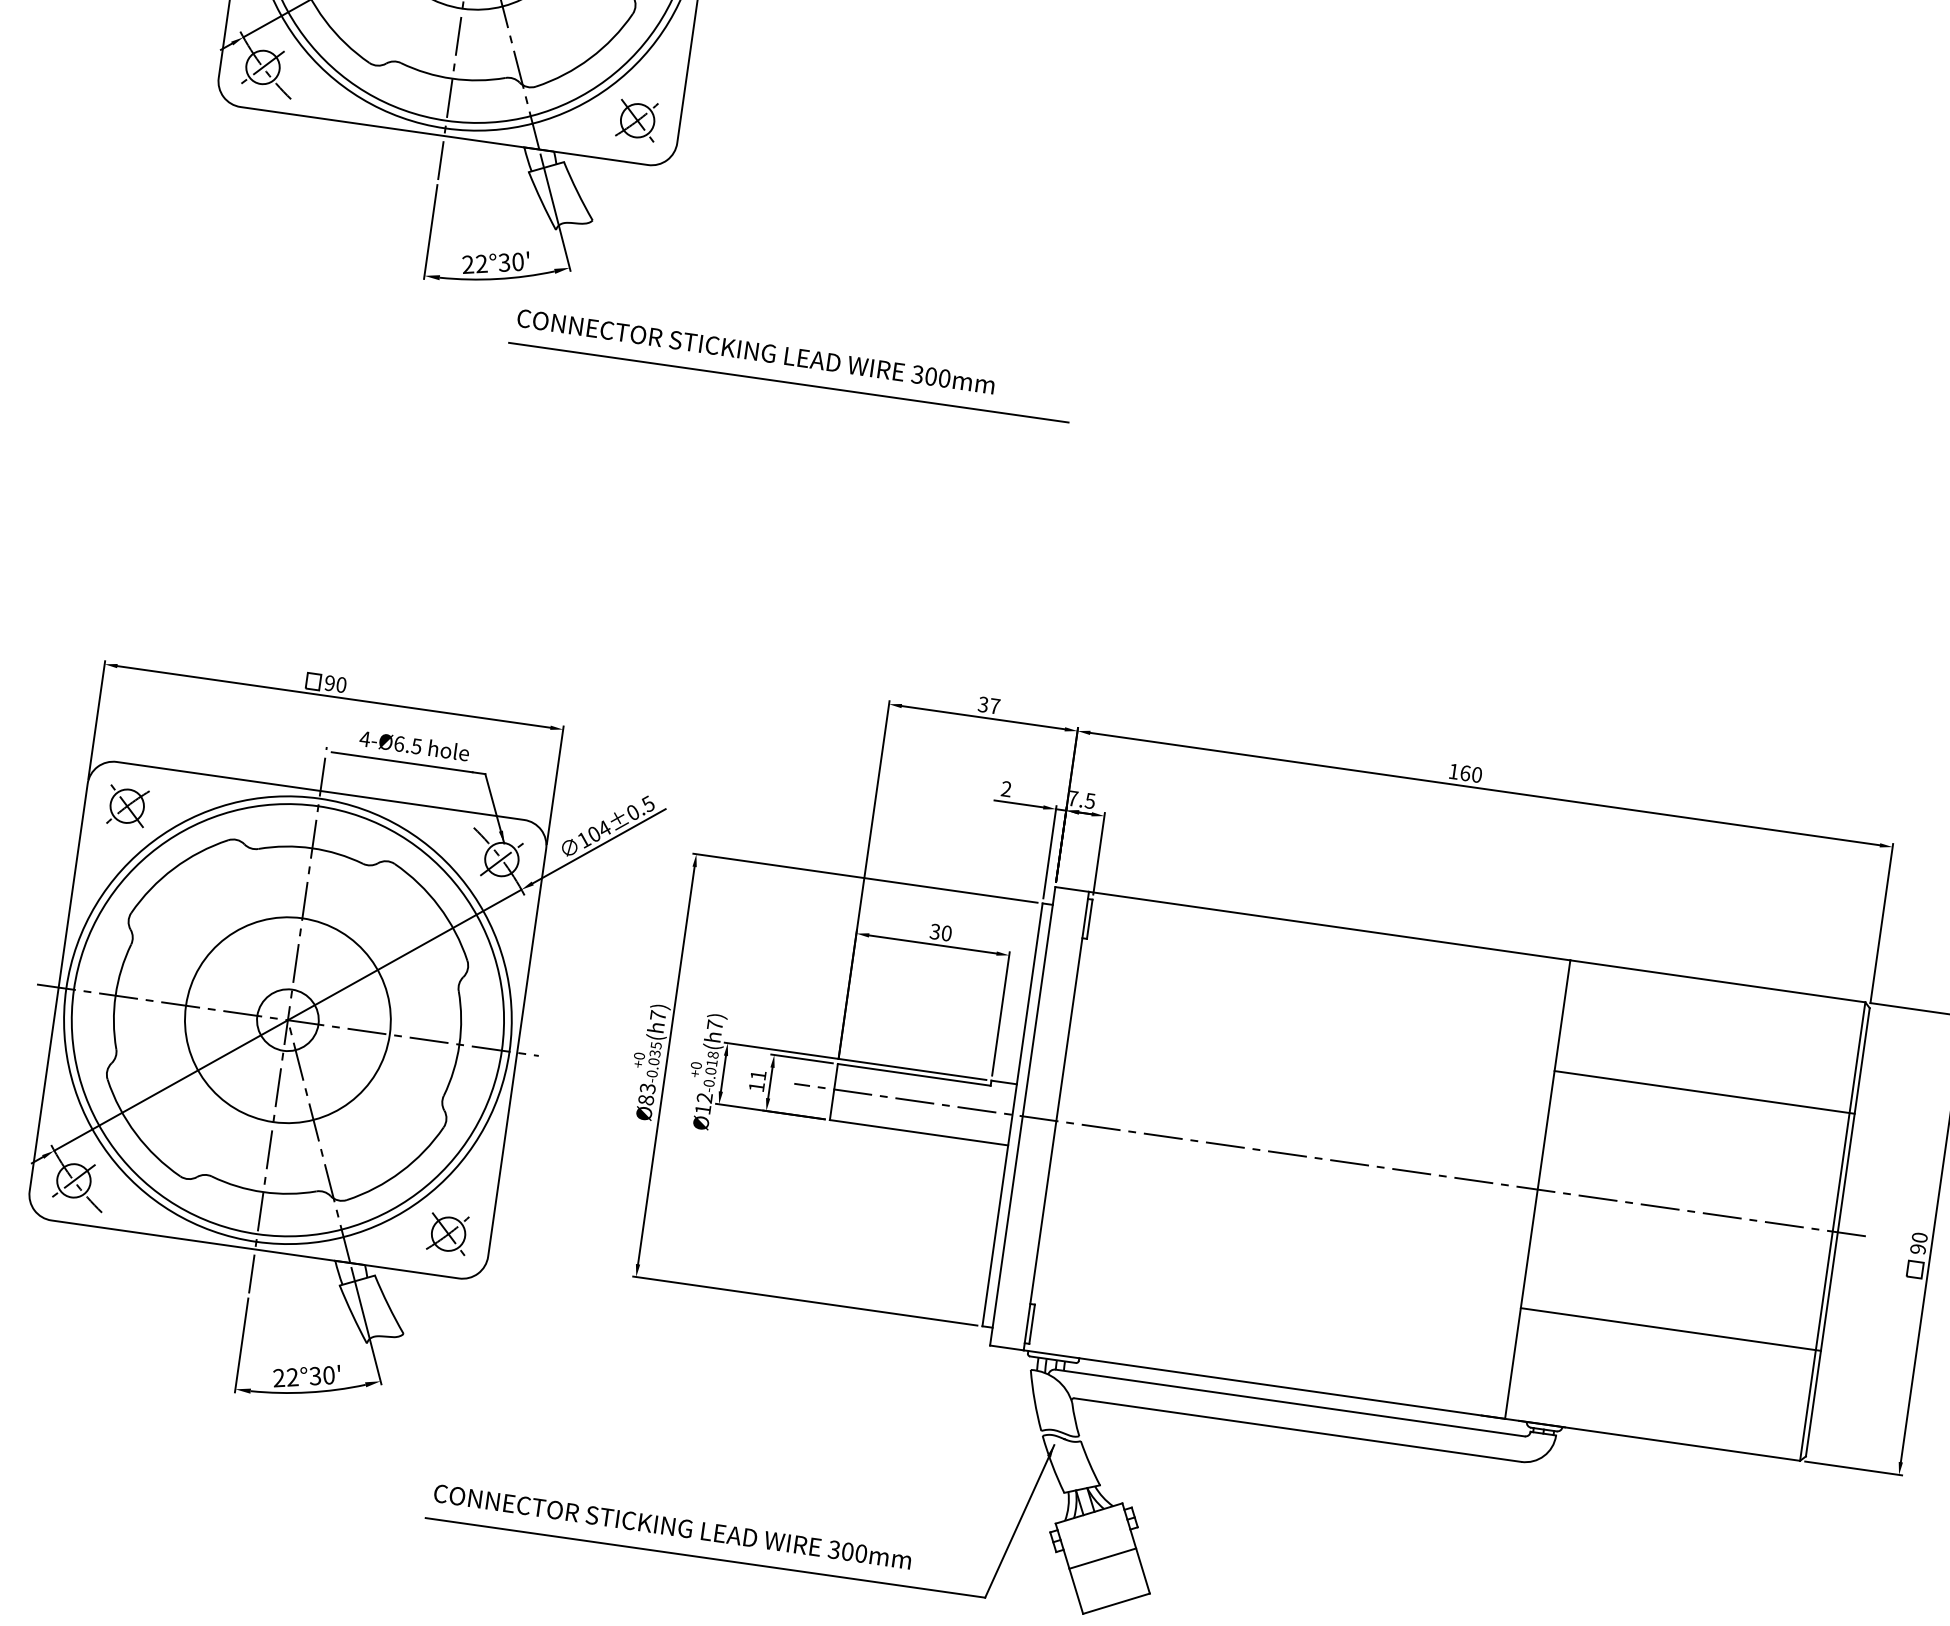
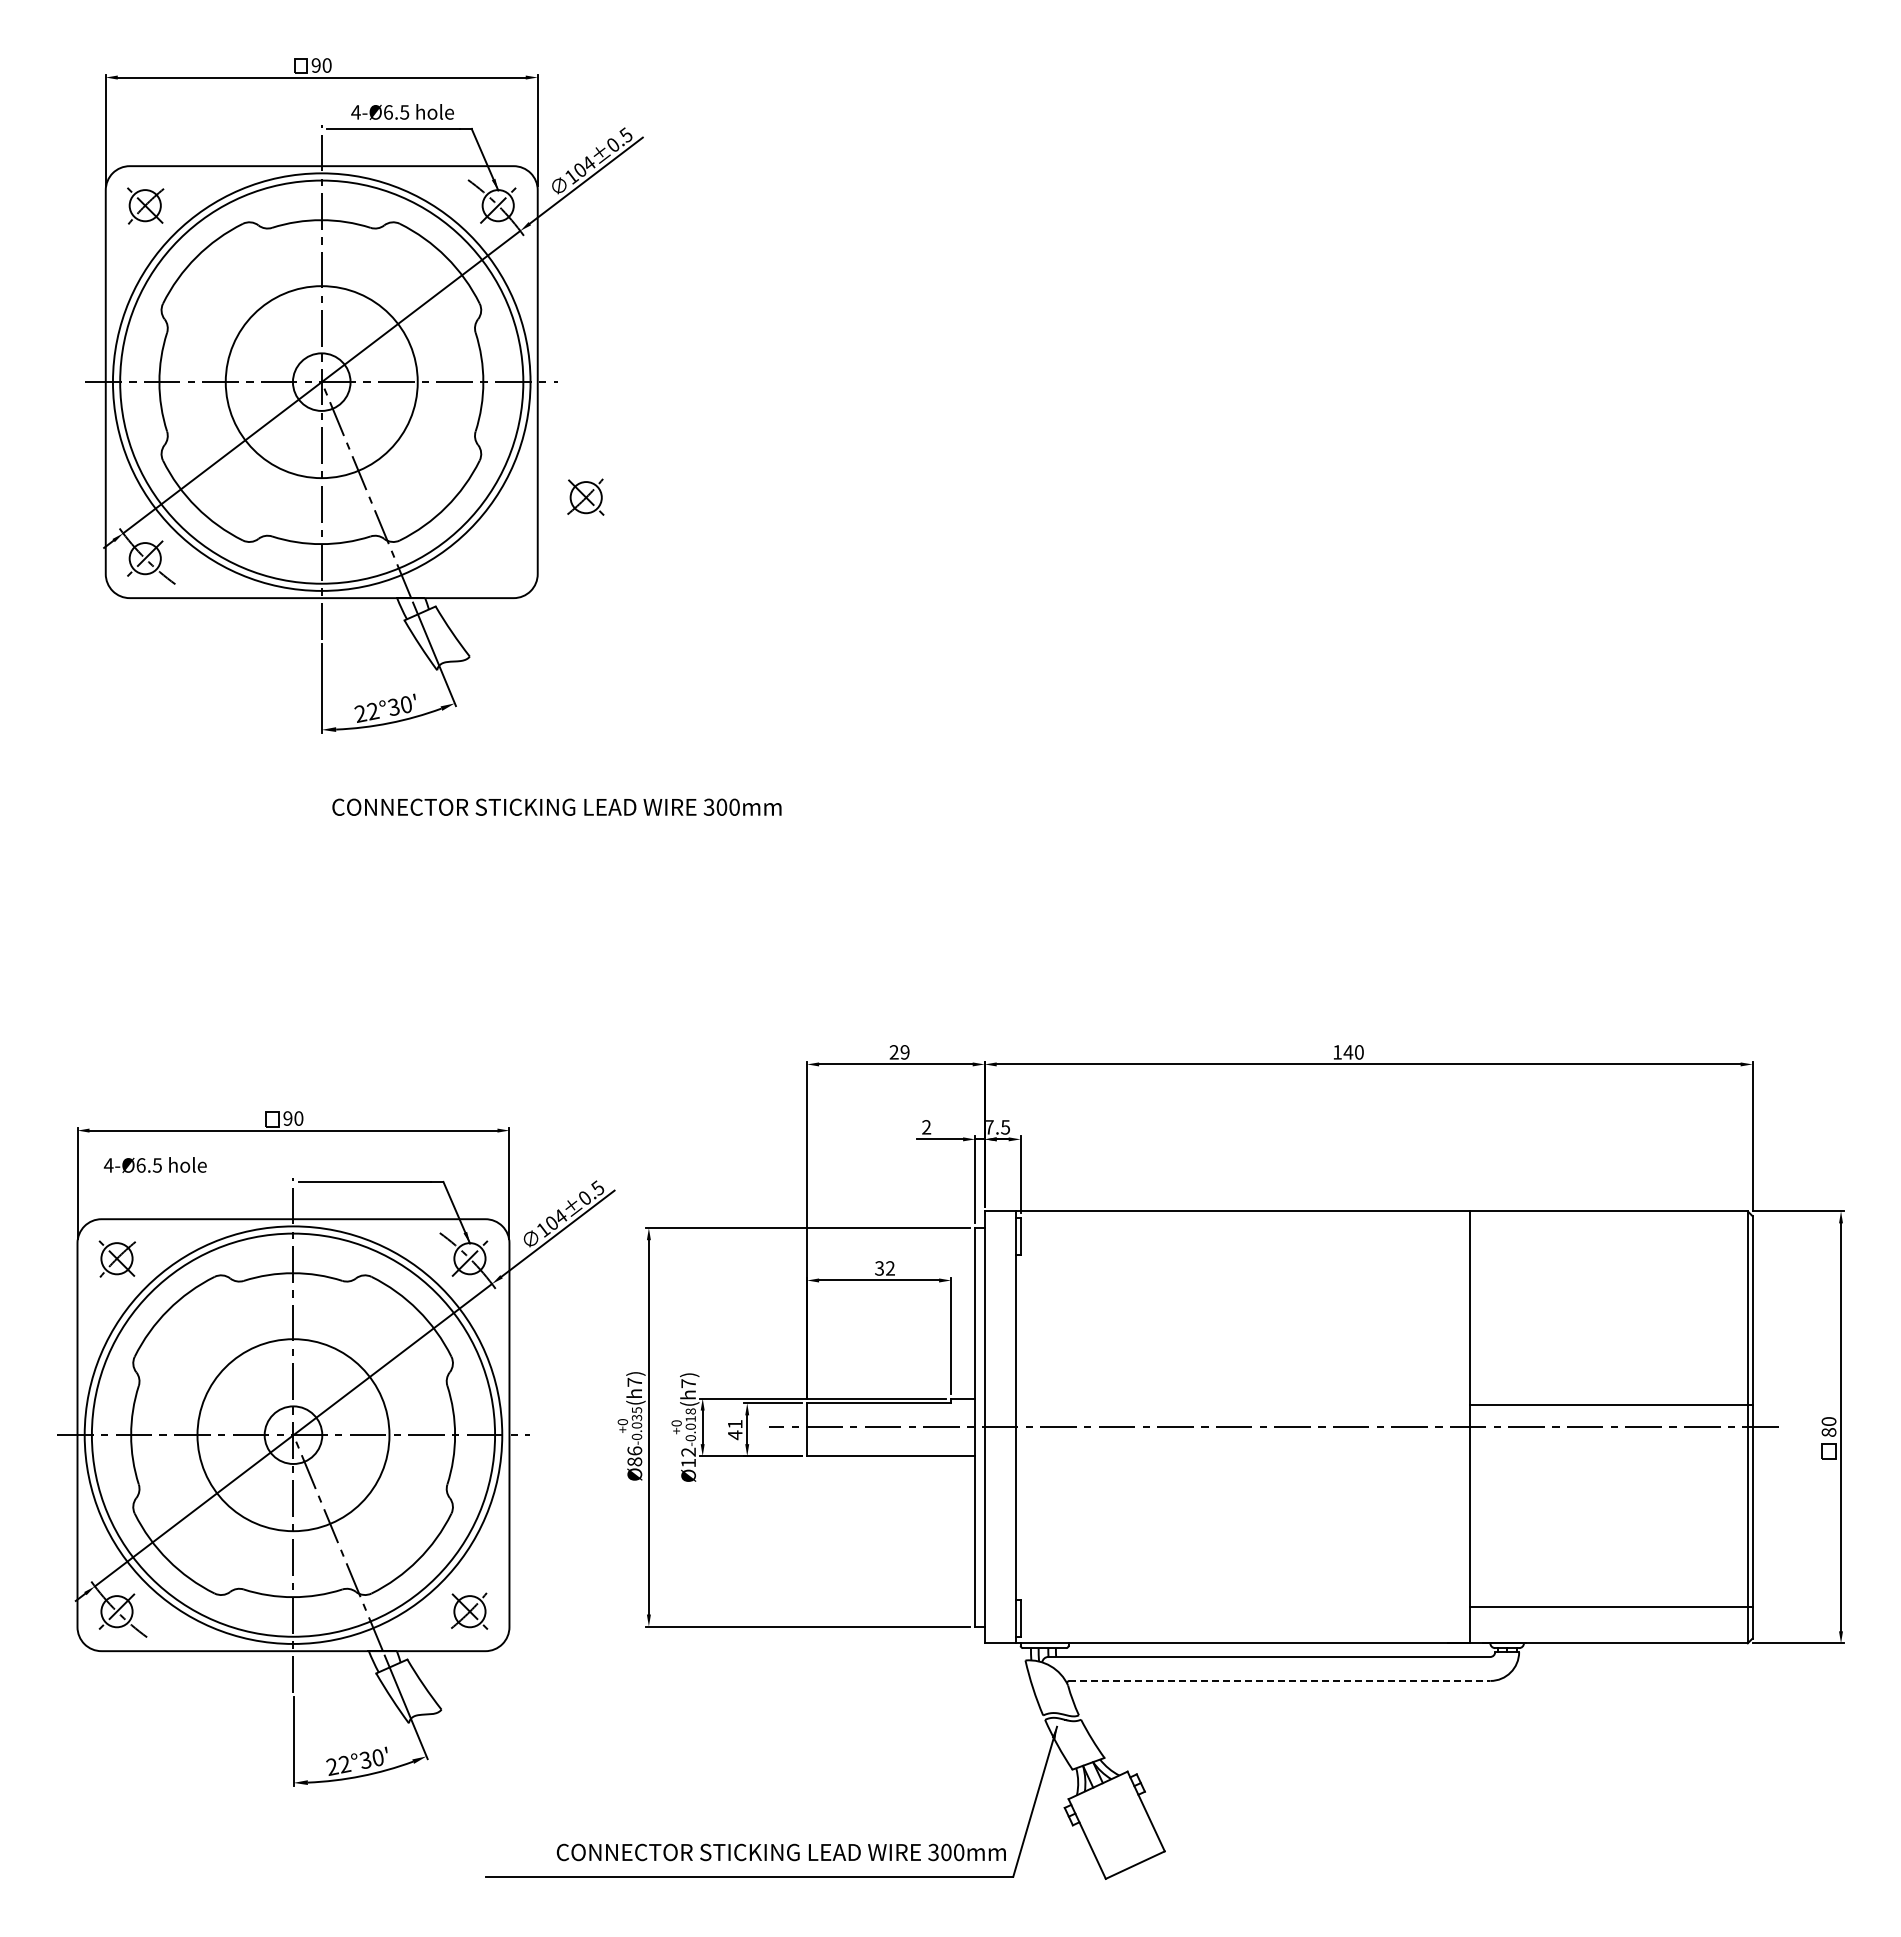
part: (637, 119) -> (585, 496), moved
text: (755, 350) -> (556, 806), moved
line: (788, 382) -> (671, 780), removed
text: (988, 705) -> (899, 1052), 37 -> 29
text: (413, 745) -> (154, 1164), moved
text: (1465, 773) -> (1348, 1052), 160 -> 140
text: (946, 933) -> (890, 1268), 30 -> 32
text: (647, 1087) -> (634, 1450), 83 -> 86
text: (757, 1087) -> (735, 1435), 11 -> 41
line: (1703, 1092) -> (1610, 1404), moved
text: (1917, 1249) -> (1828, 1432), 90 -> 80
line: (1670, 1329) -> (1610, 1607), moved
line: (1298, 1429) -> (1280, 1680), solid -> dashed
text: (671, 1526) -> (780, 1852), moved
line: (1102, 1558) -> (1116, 1825), removed

